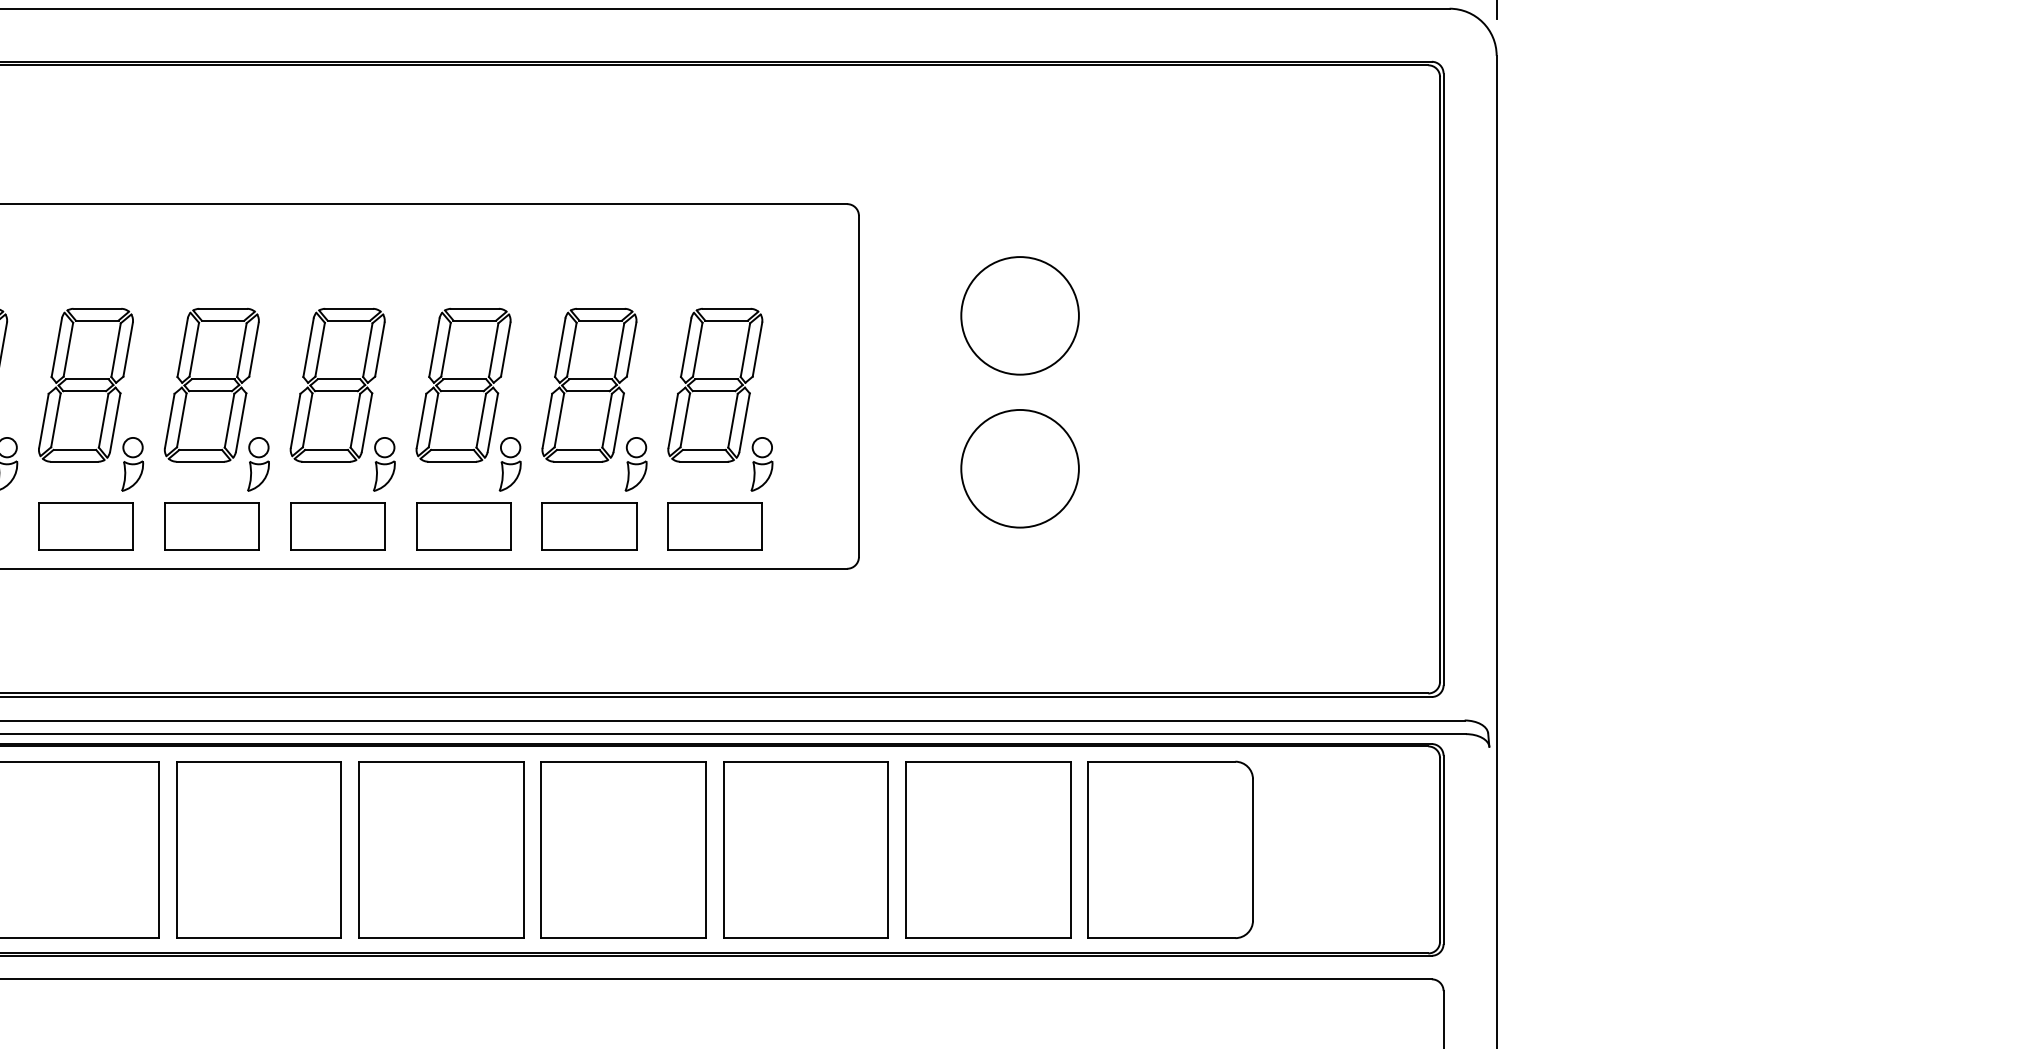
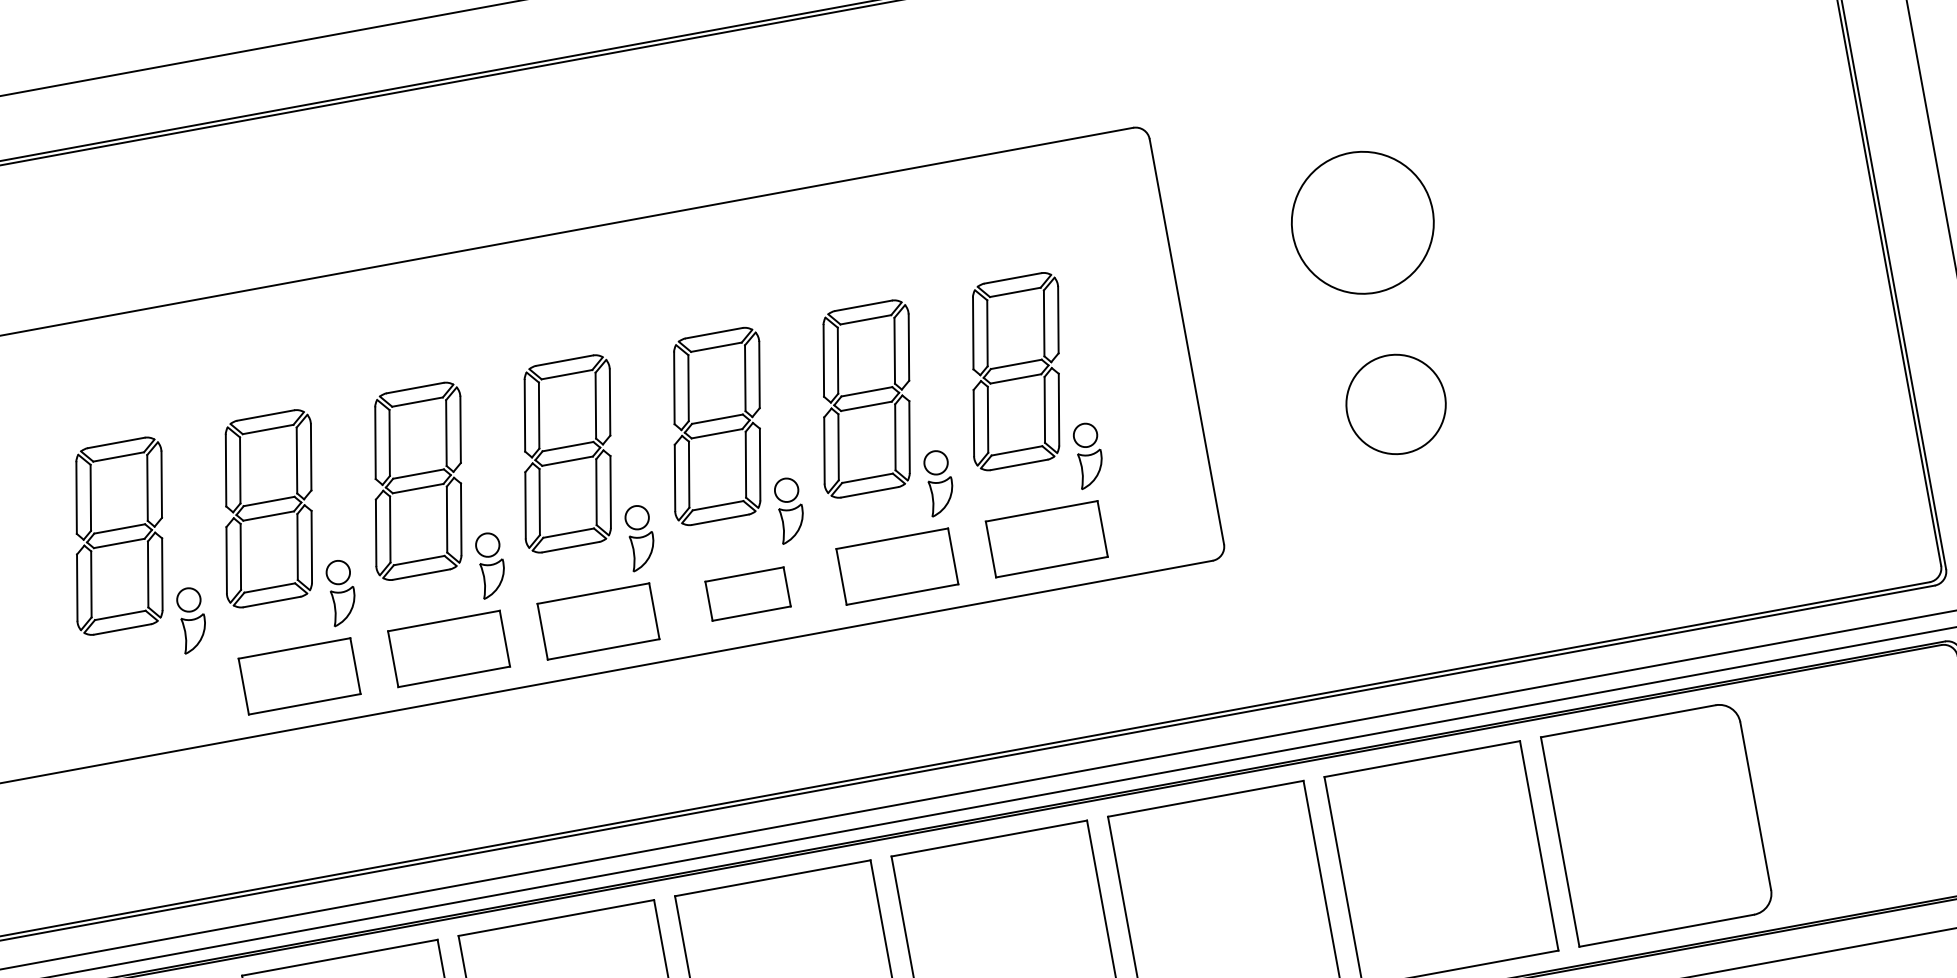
circle: (1019, 468) -> (1395, 404), size x0.7
part: (463, 526) -> (747, 594), size x0.7

